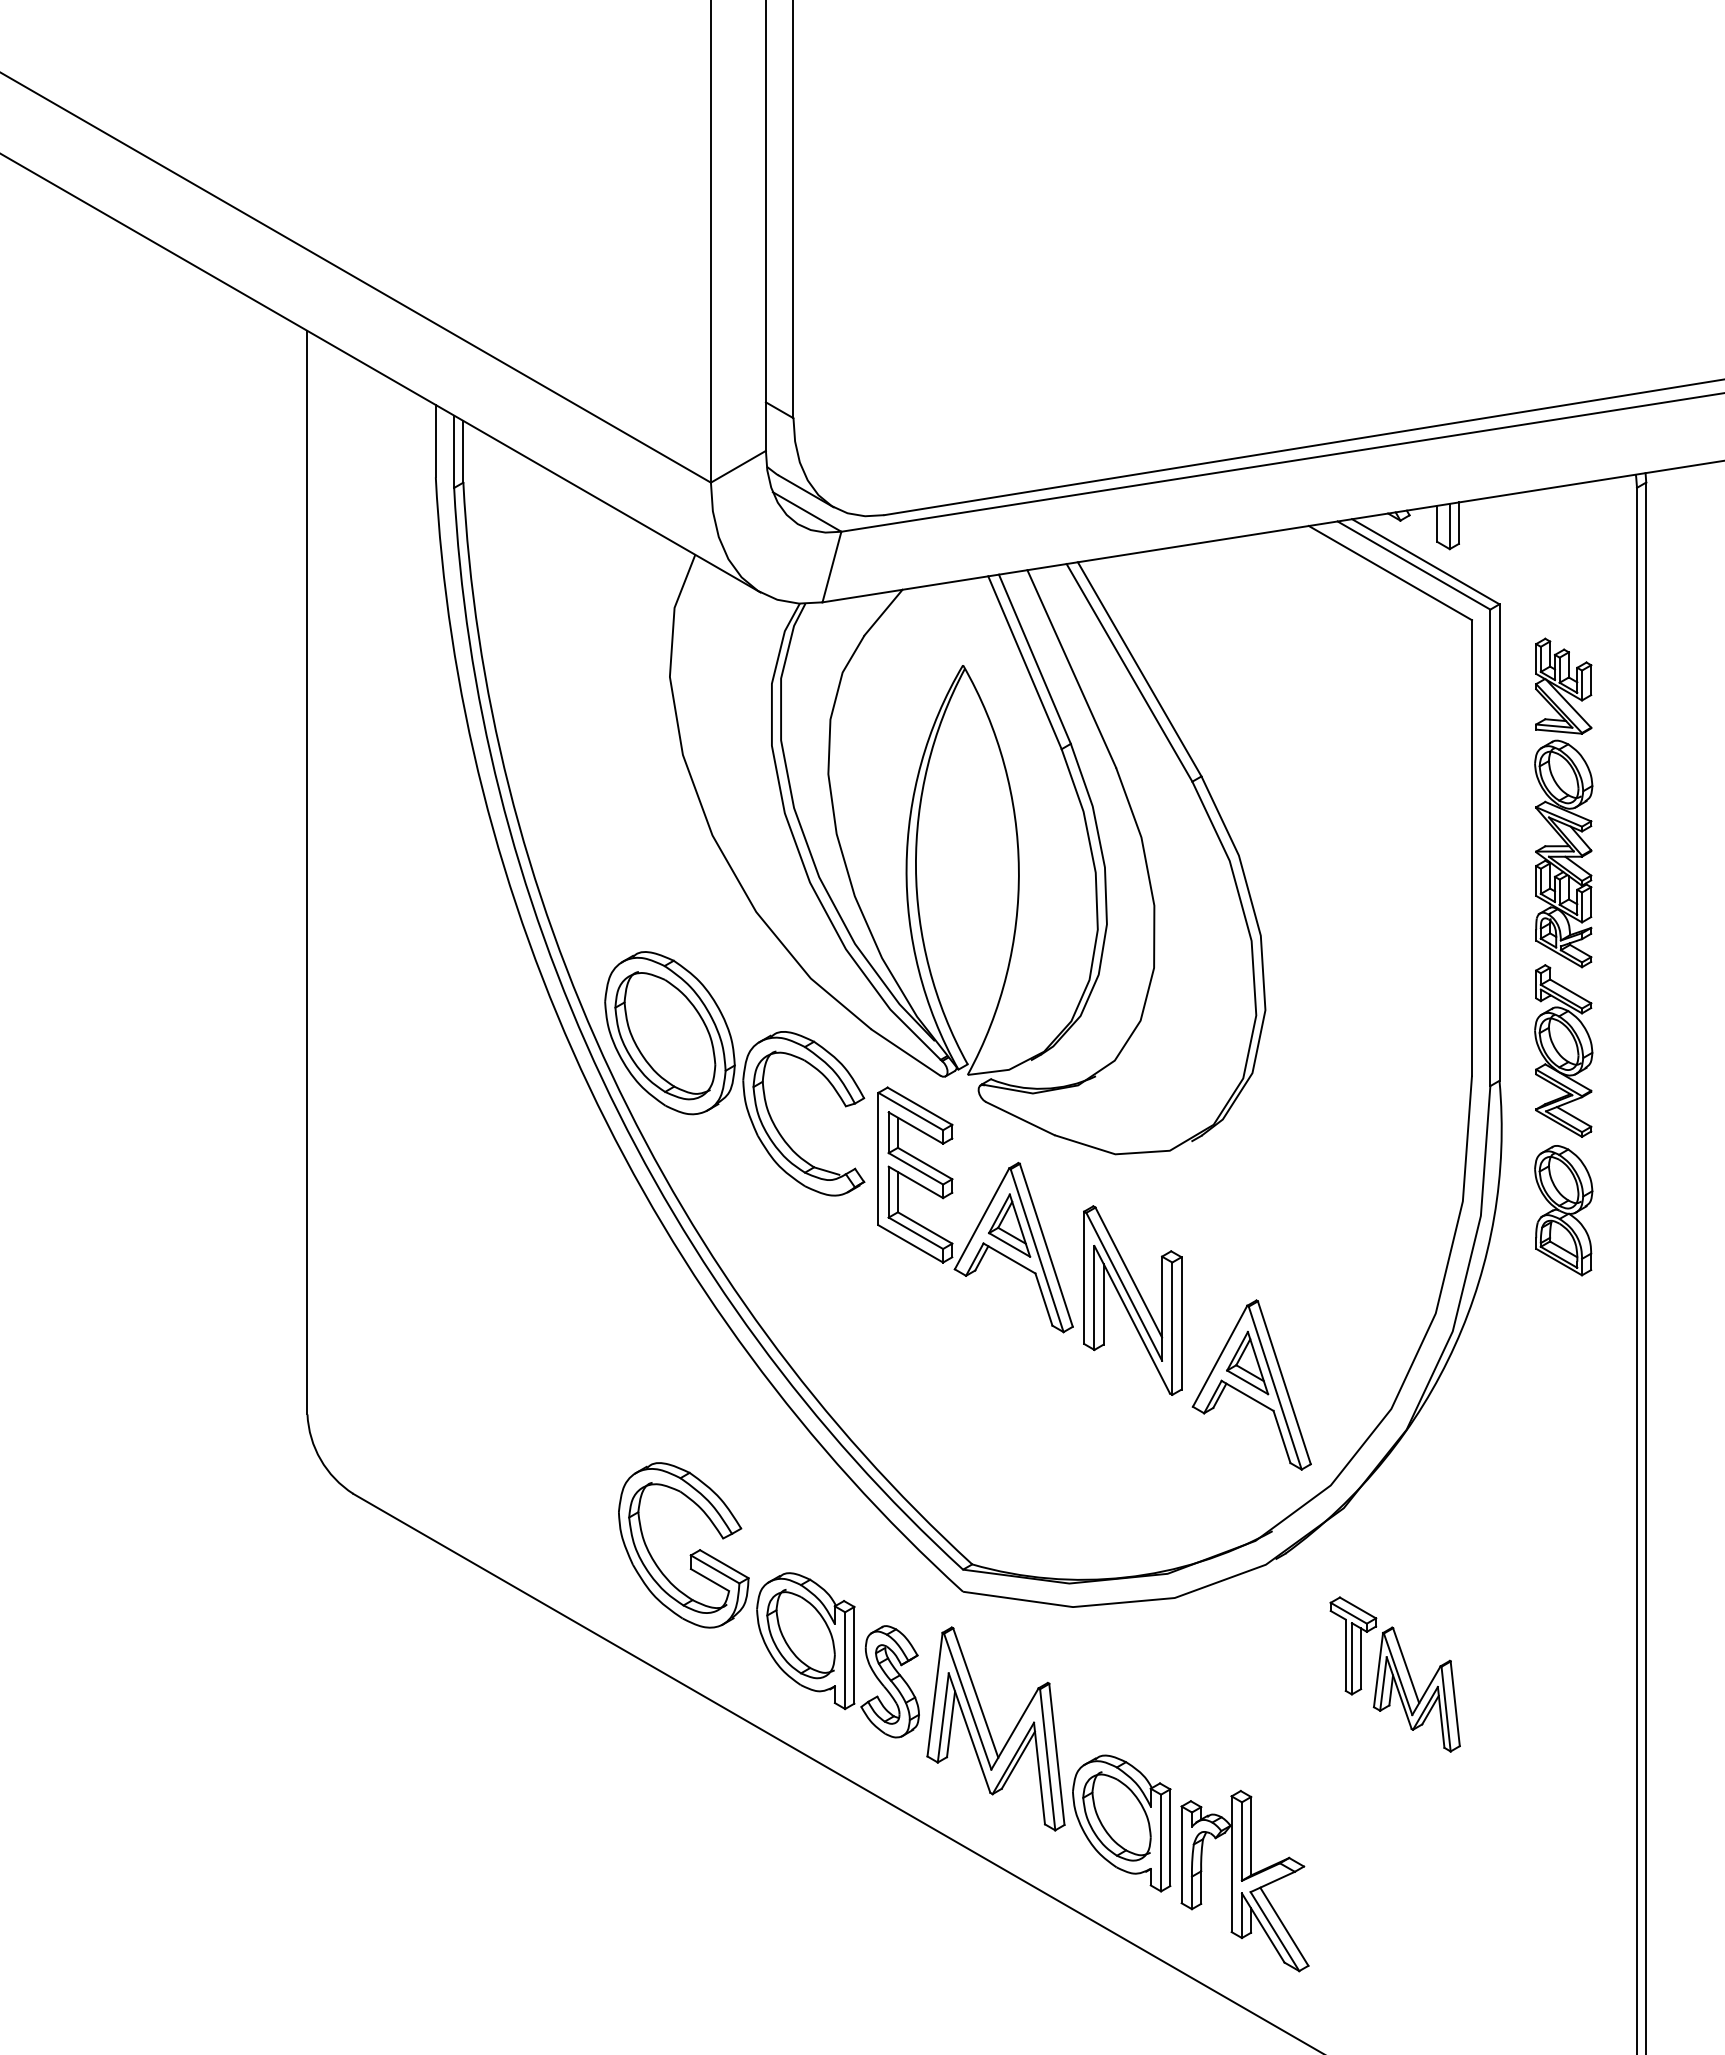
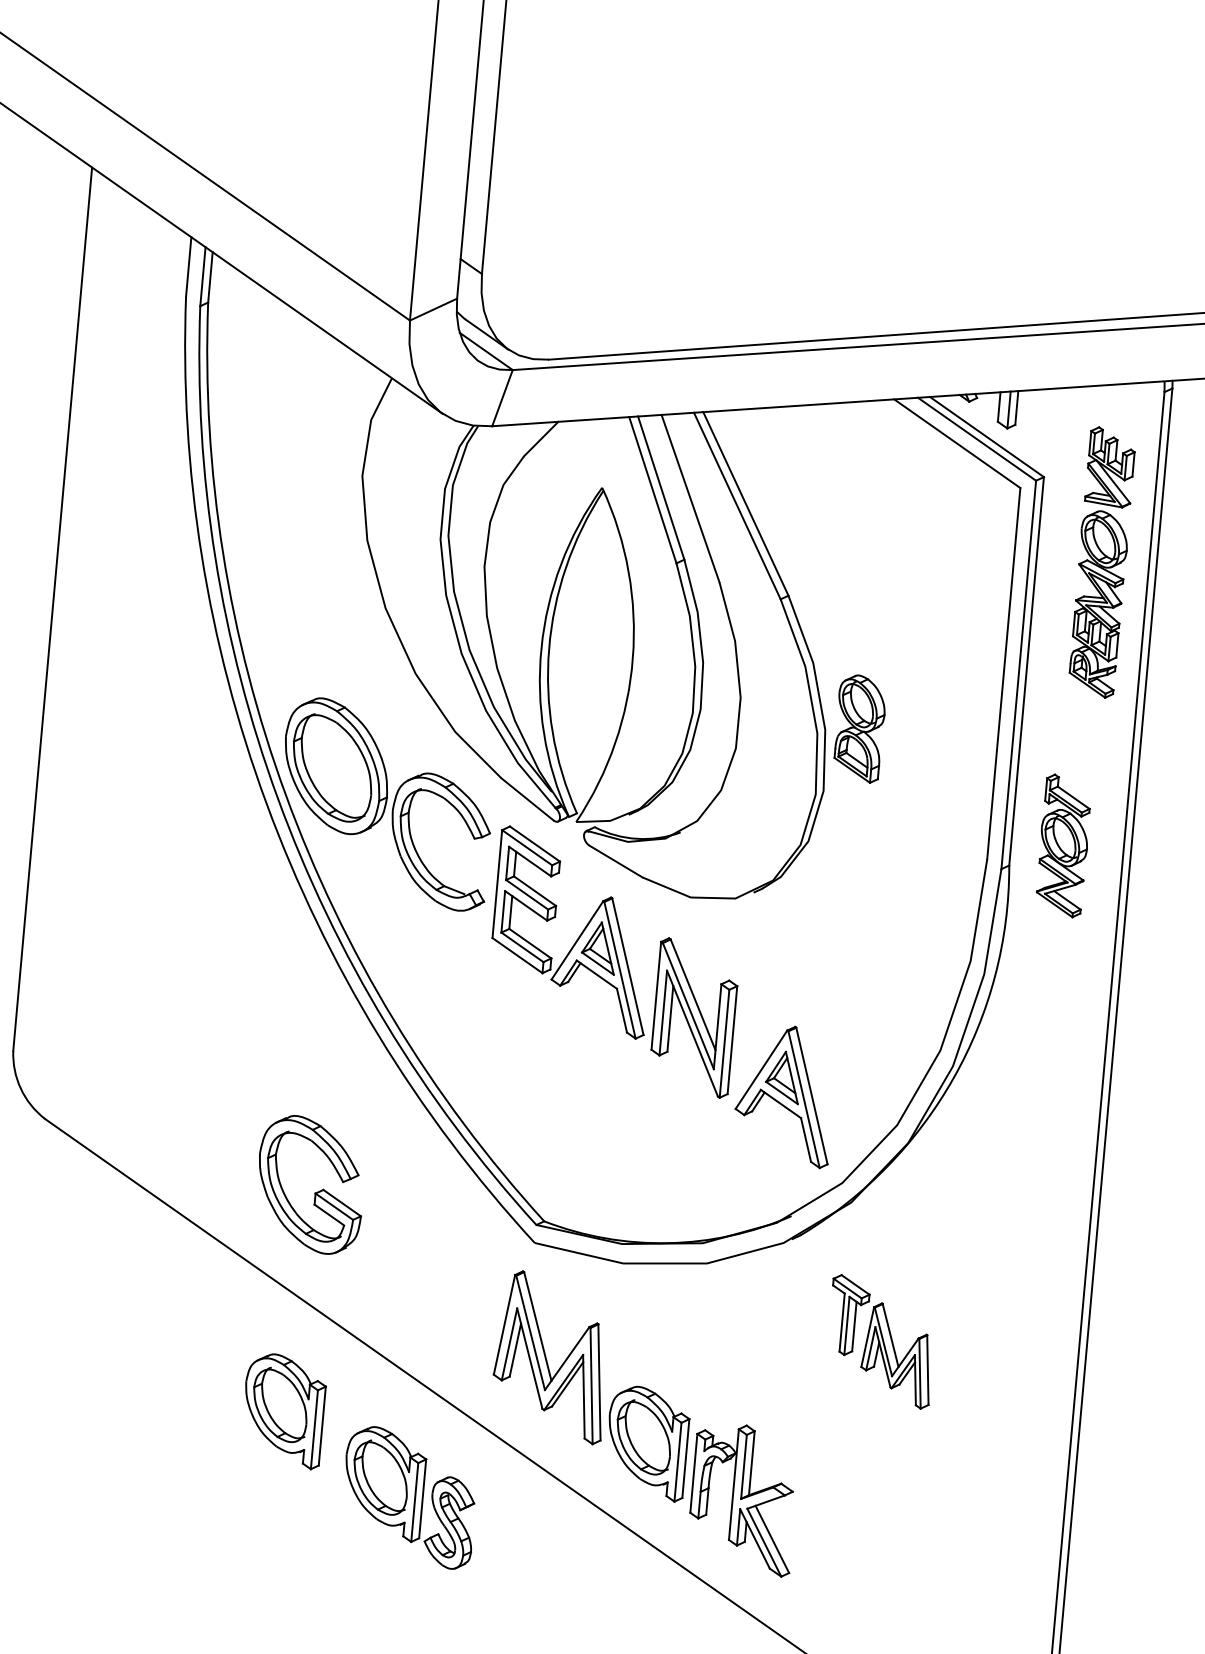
part: (1563, 802) -> (1102, 562), moved
part: (1563, 1210) -> (859, 728), moved
part: (837, 1655) -> (408, 1497), moved
part: (675, 1823) -> (283, 1410), added

